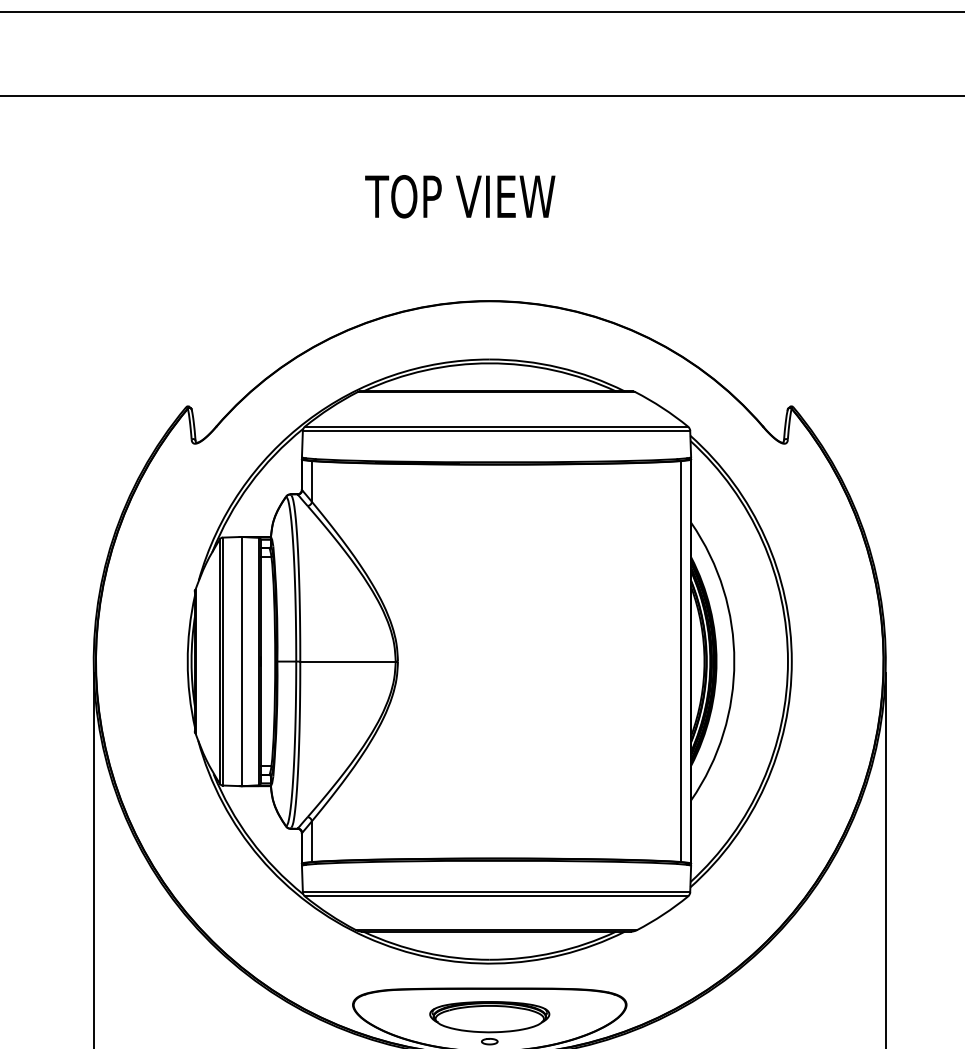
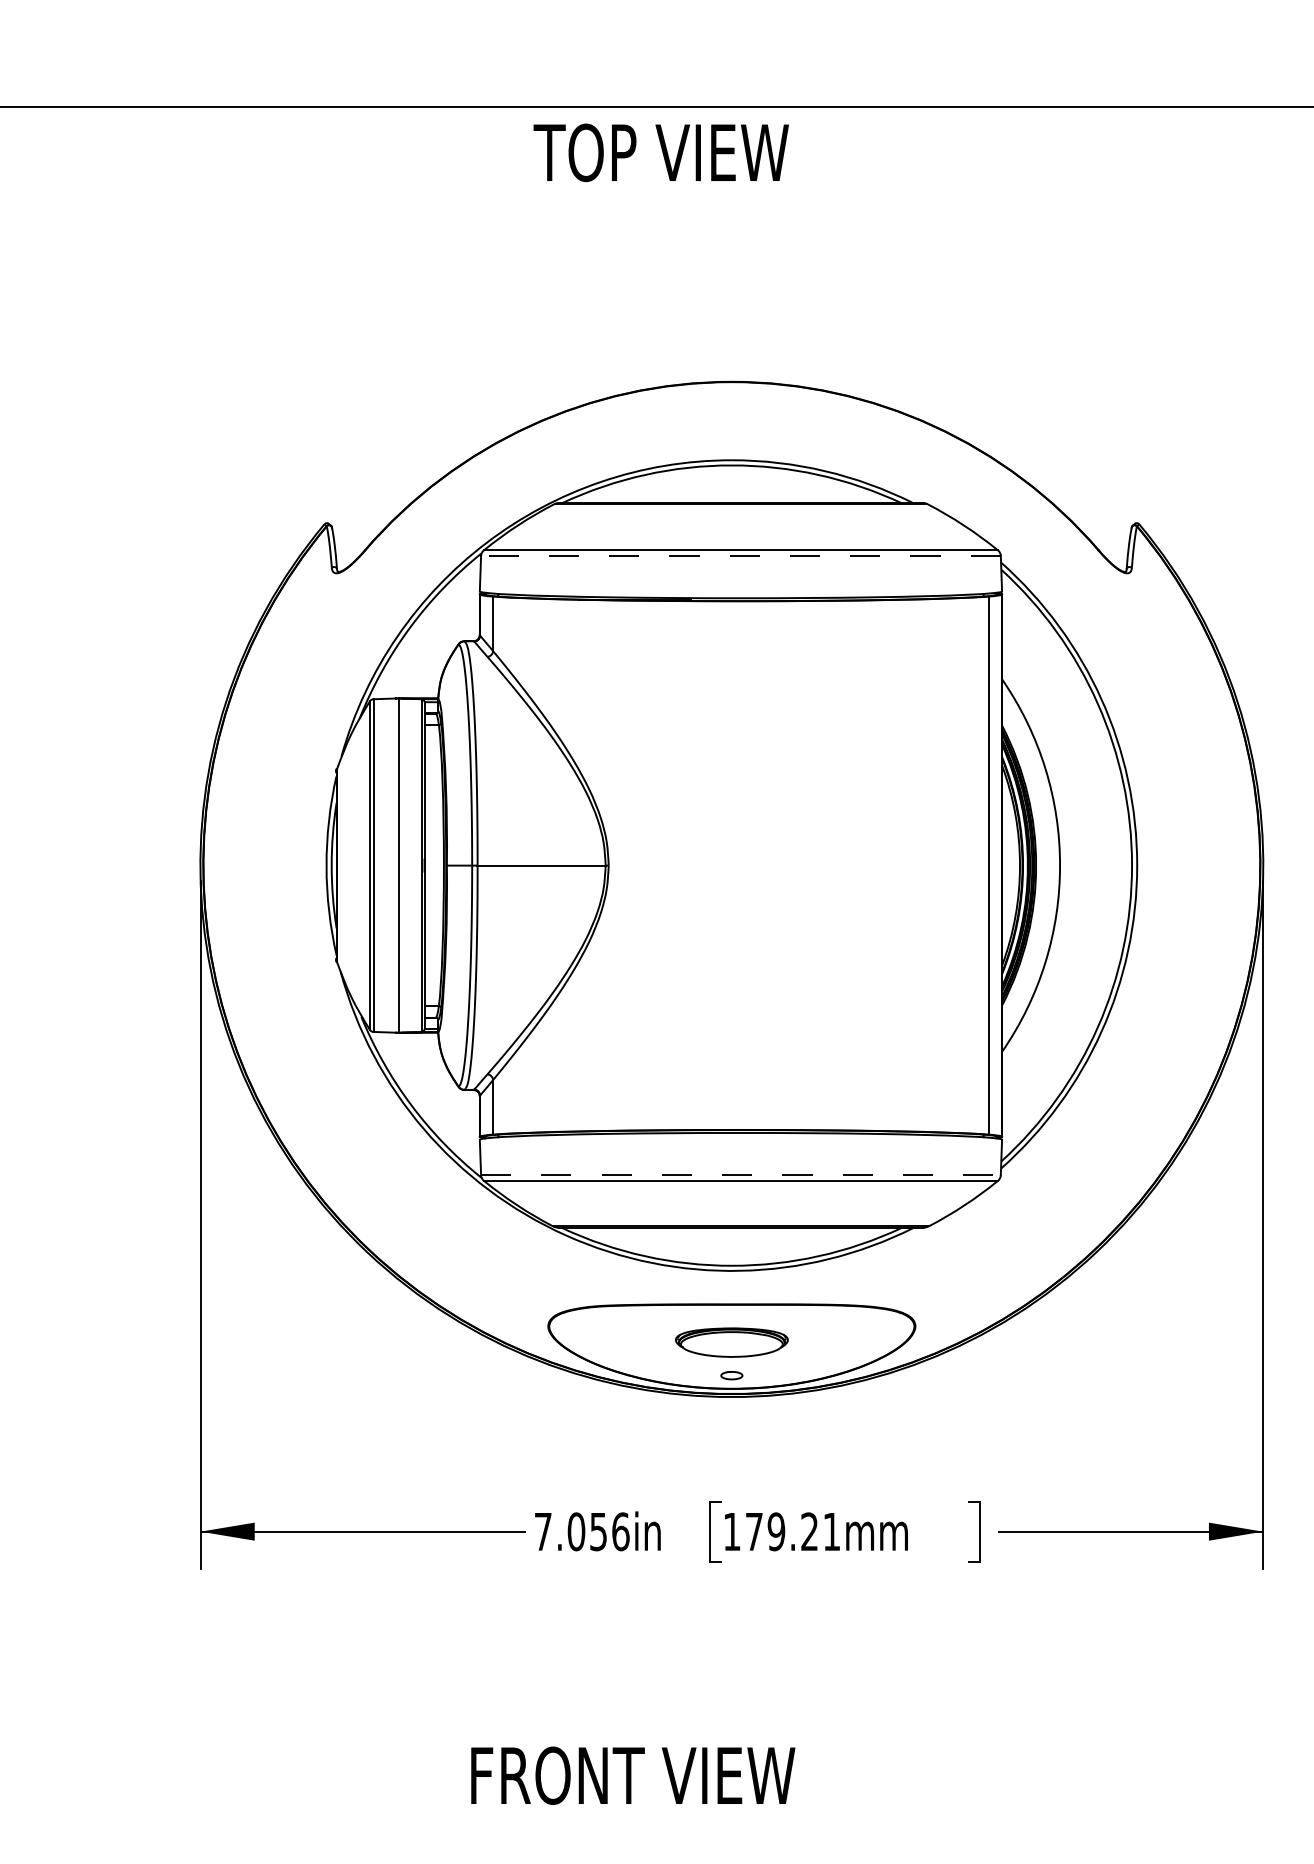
text: (459, 196) -> (660, 152), moved
line: (496, 431) -> (740, 556), solid -> dashed
line: (496, 892) -> (740, 1175), solid -> dashed
part: (489, 1016) -> (731, 1342), size x0.7

